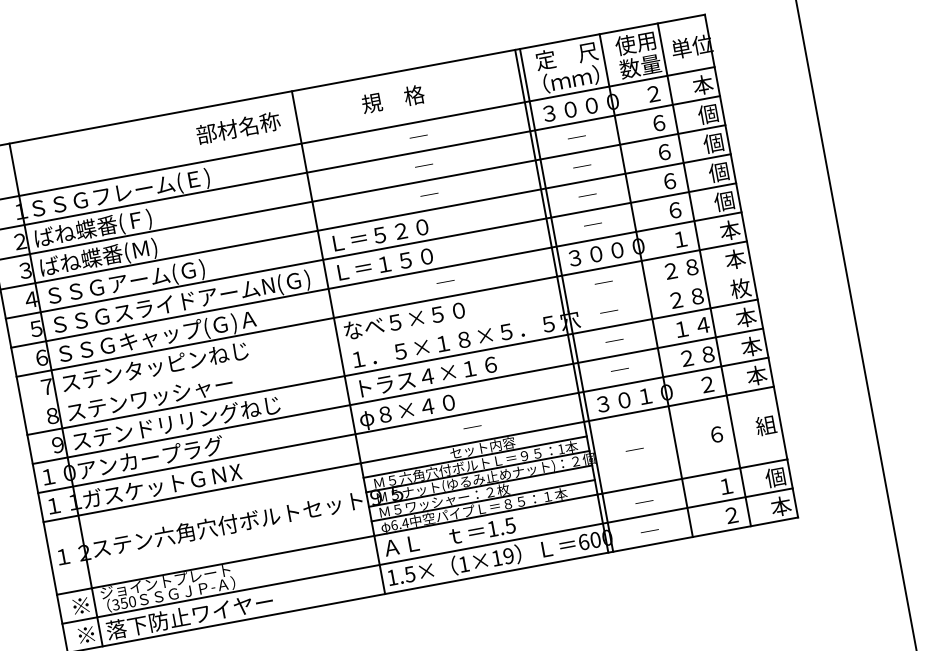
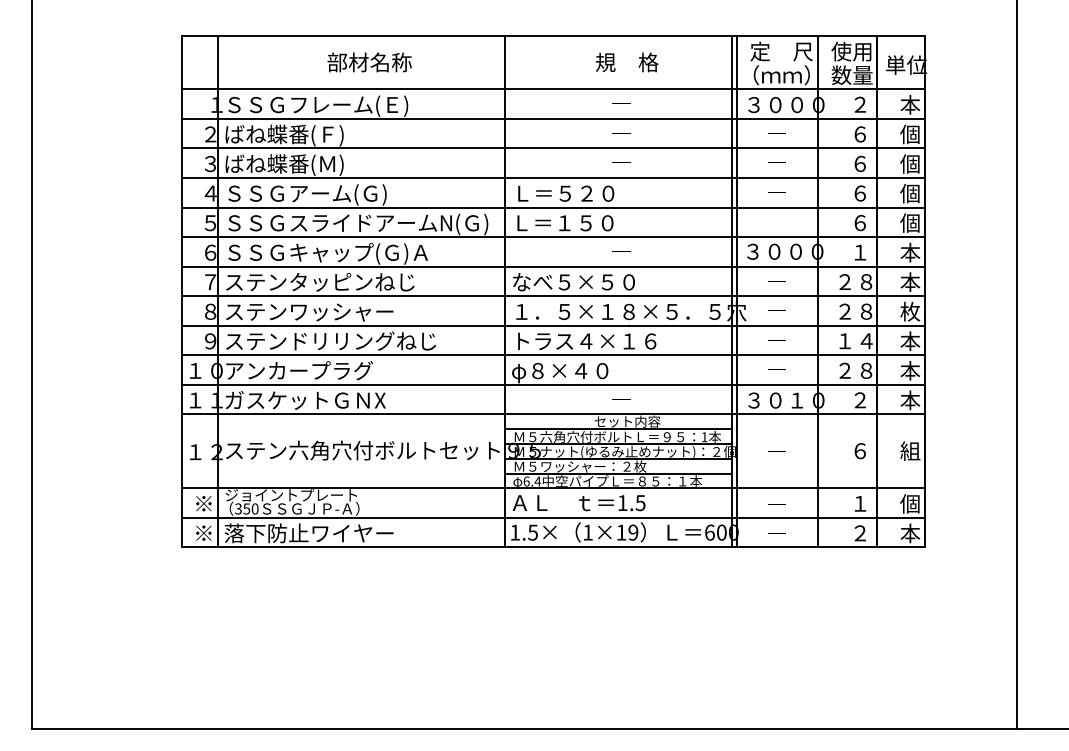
text: (392, 99) -> (626, 62), moved
text: (238, 128) -> (369, 62), moved
line: (387, 338) -> (553, 296), added

